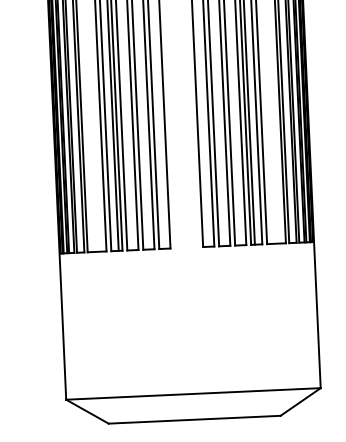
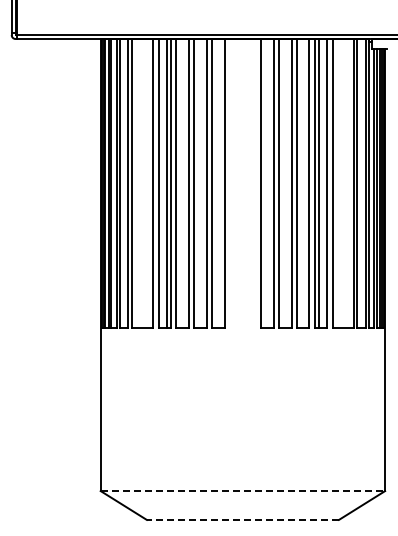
line: (193, 394) -> (243, 491), solid -> dashed
line: (194, 419) -> (242, 519), solid -> dashed

